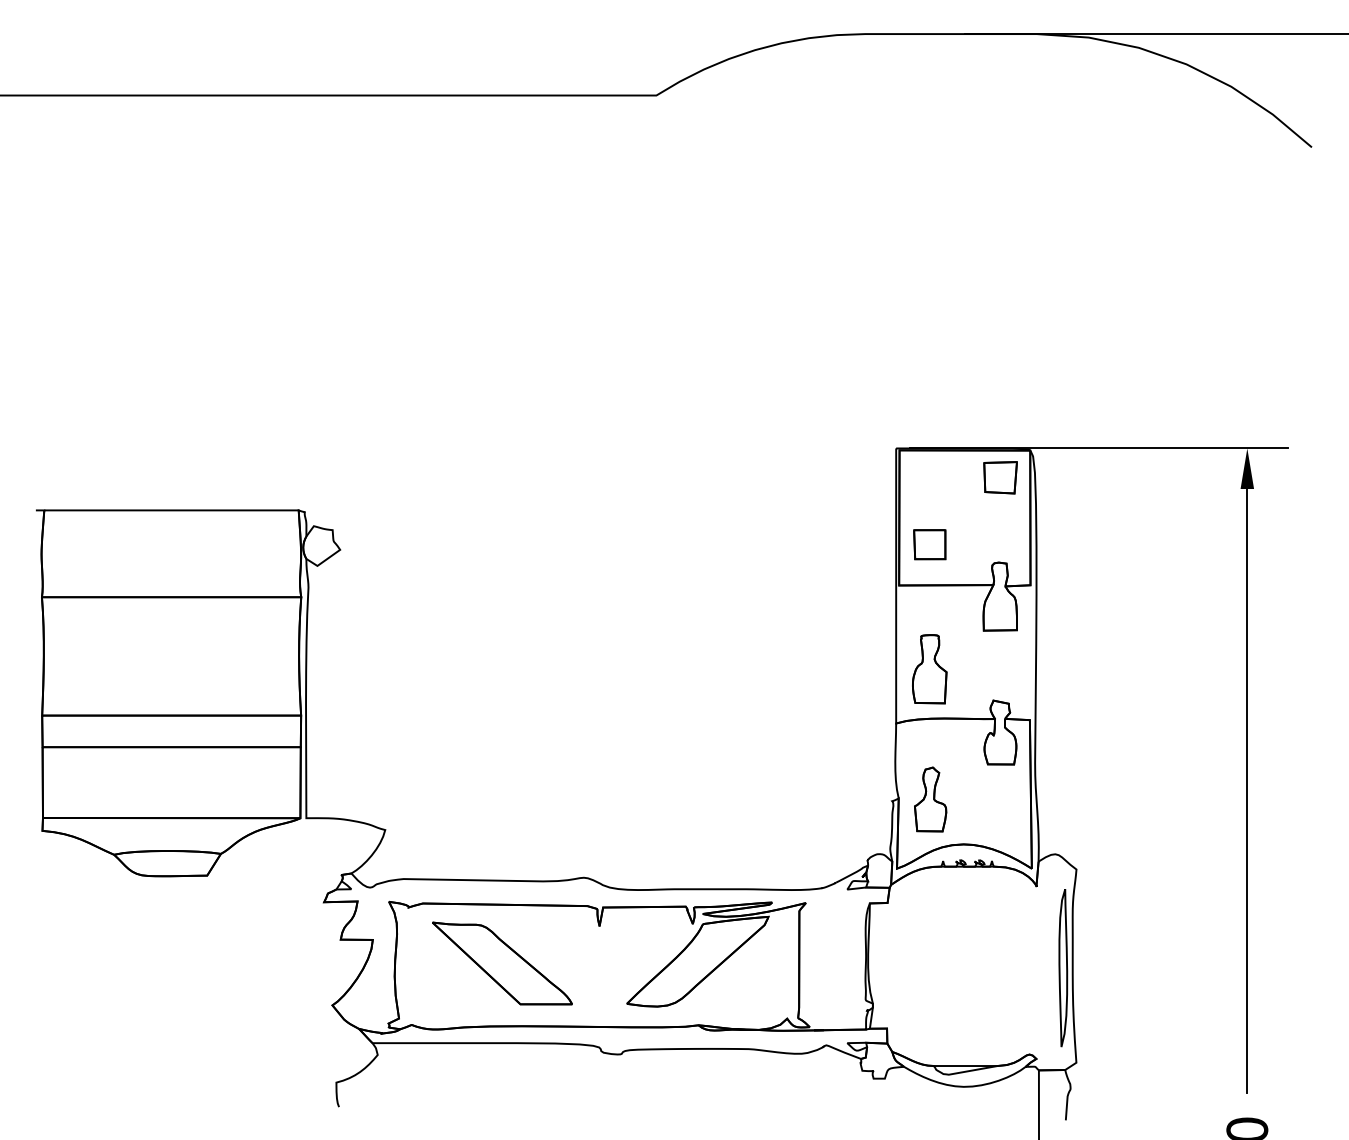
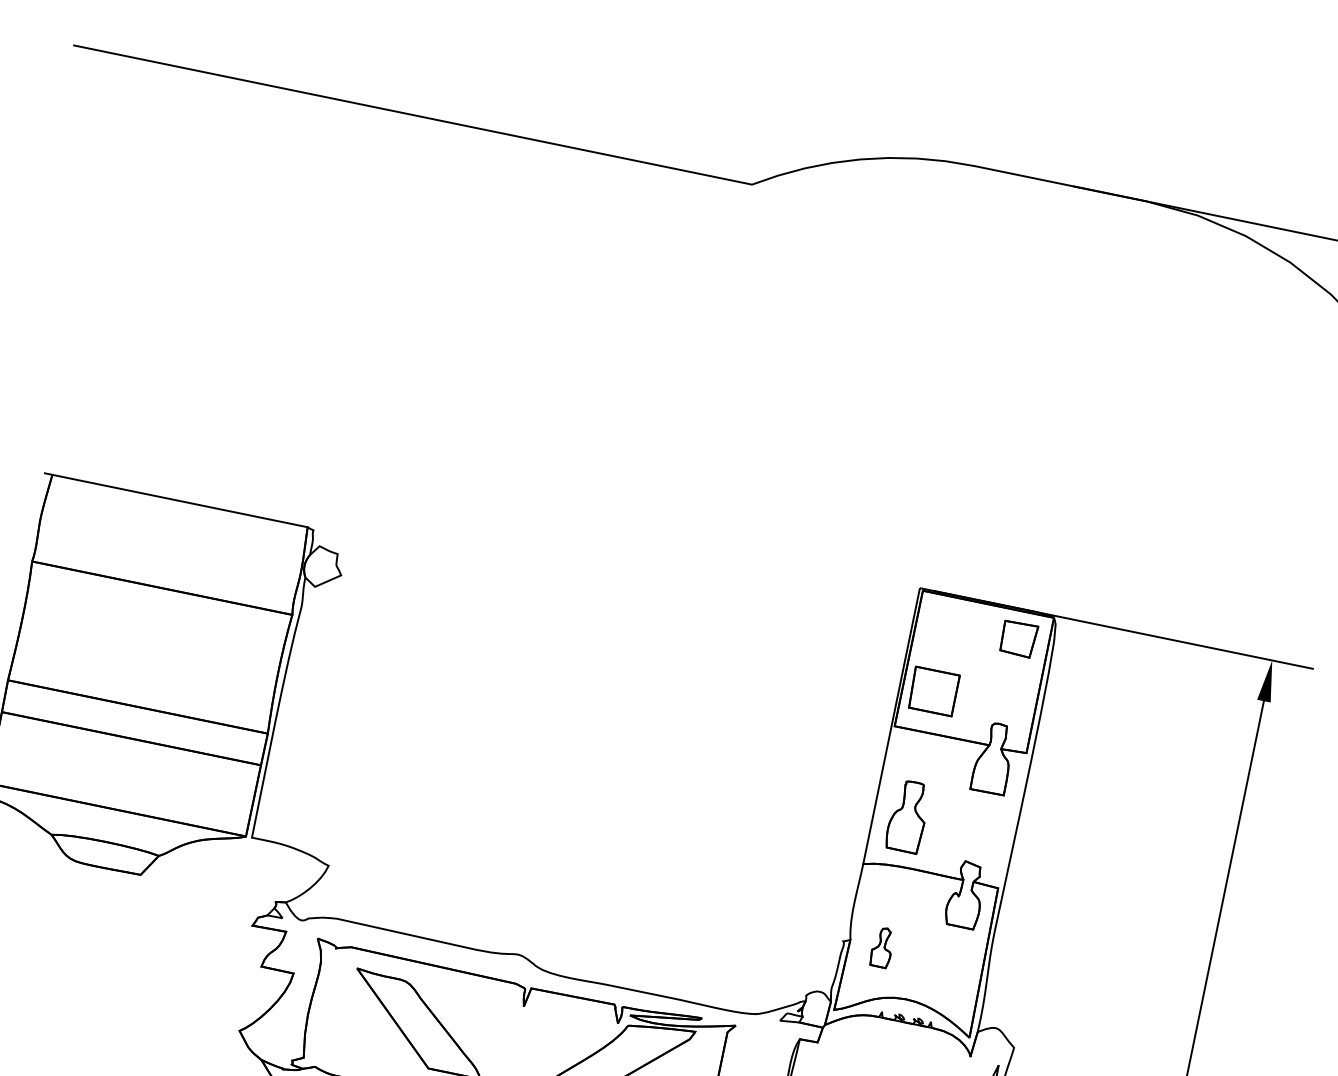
part: (929, 544) -> (933, 691), size x1.4
part: (930, 799) -> (882, 947), size x0.6

